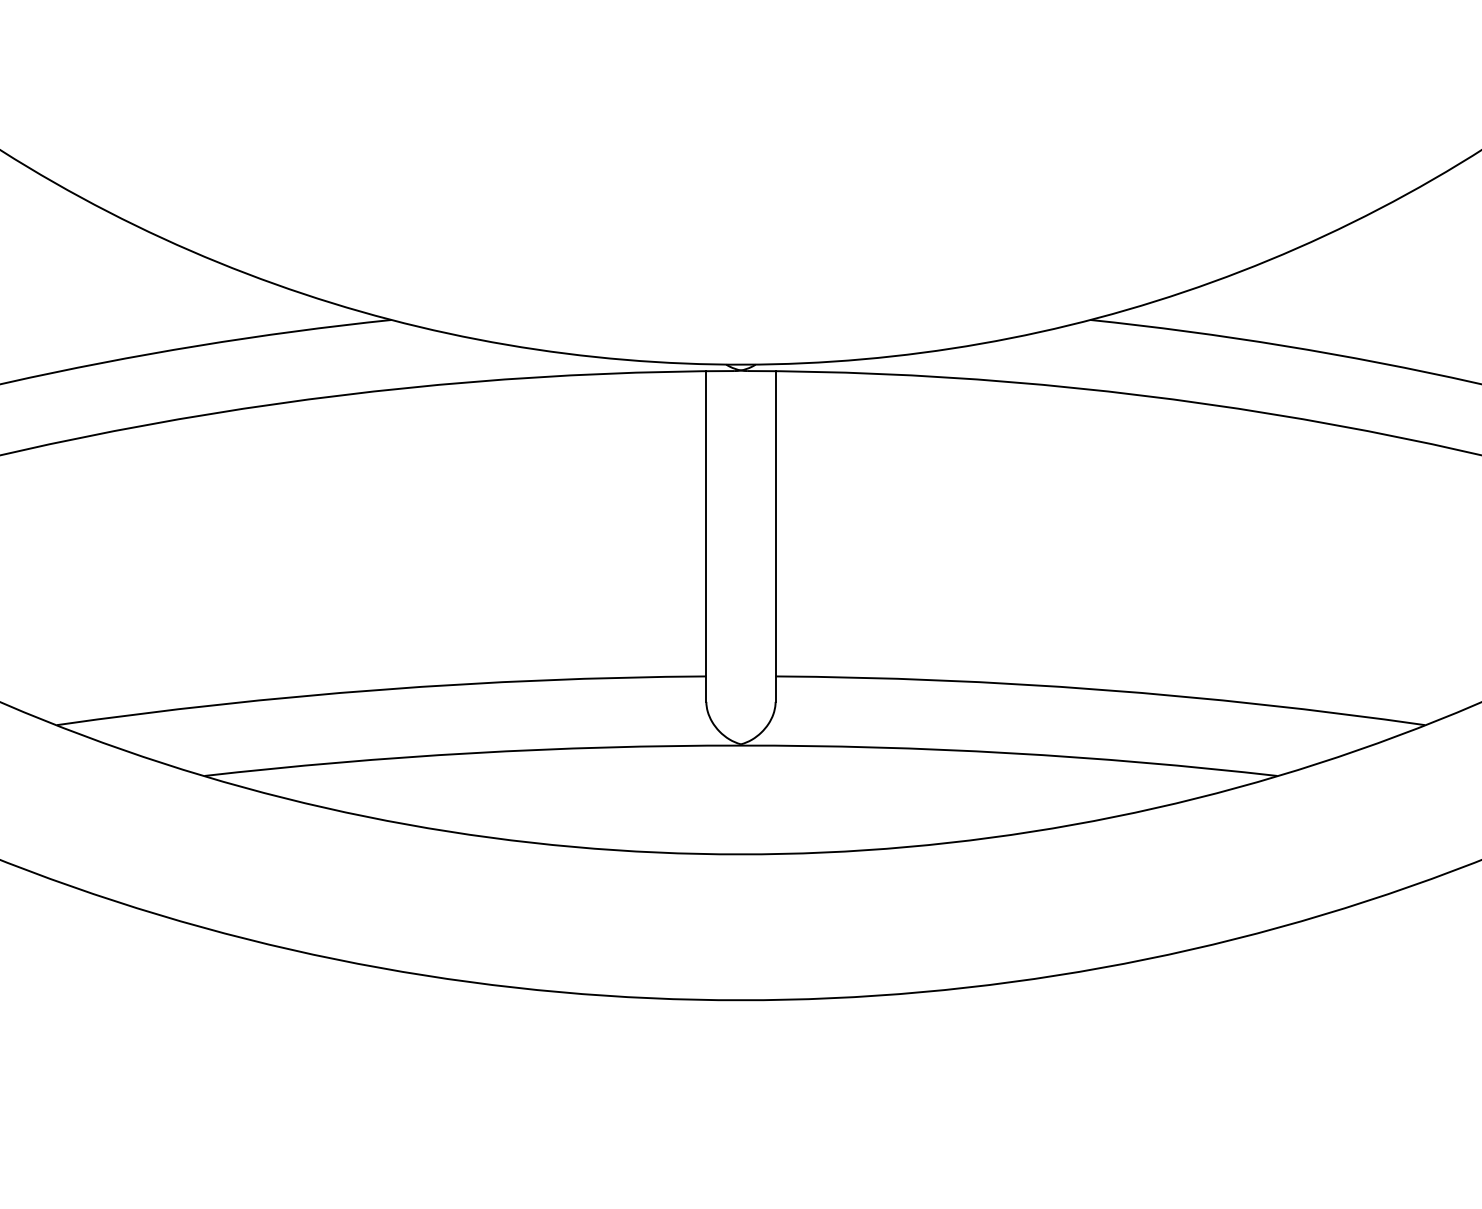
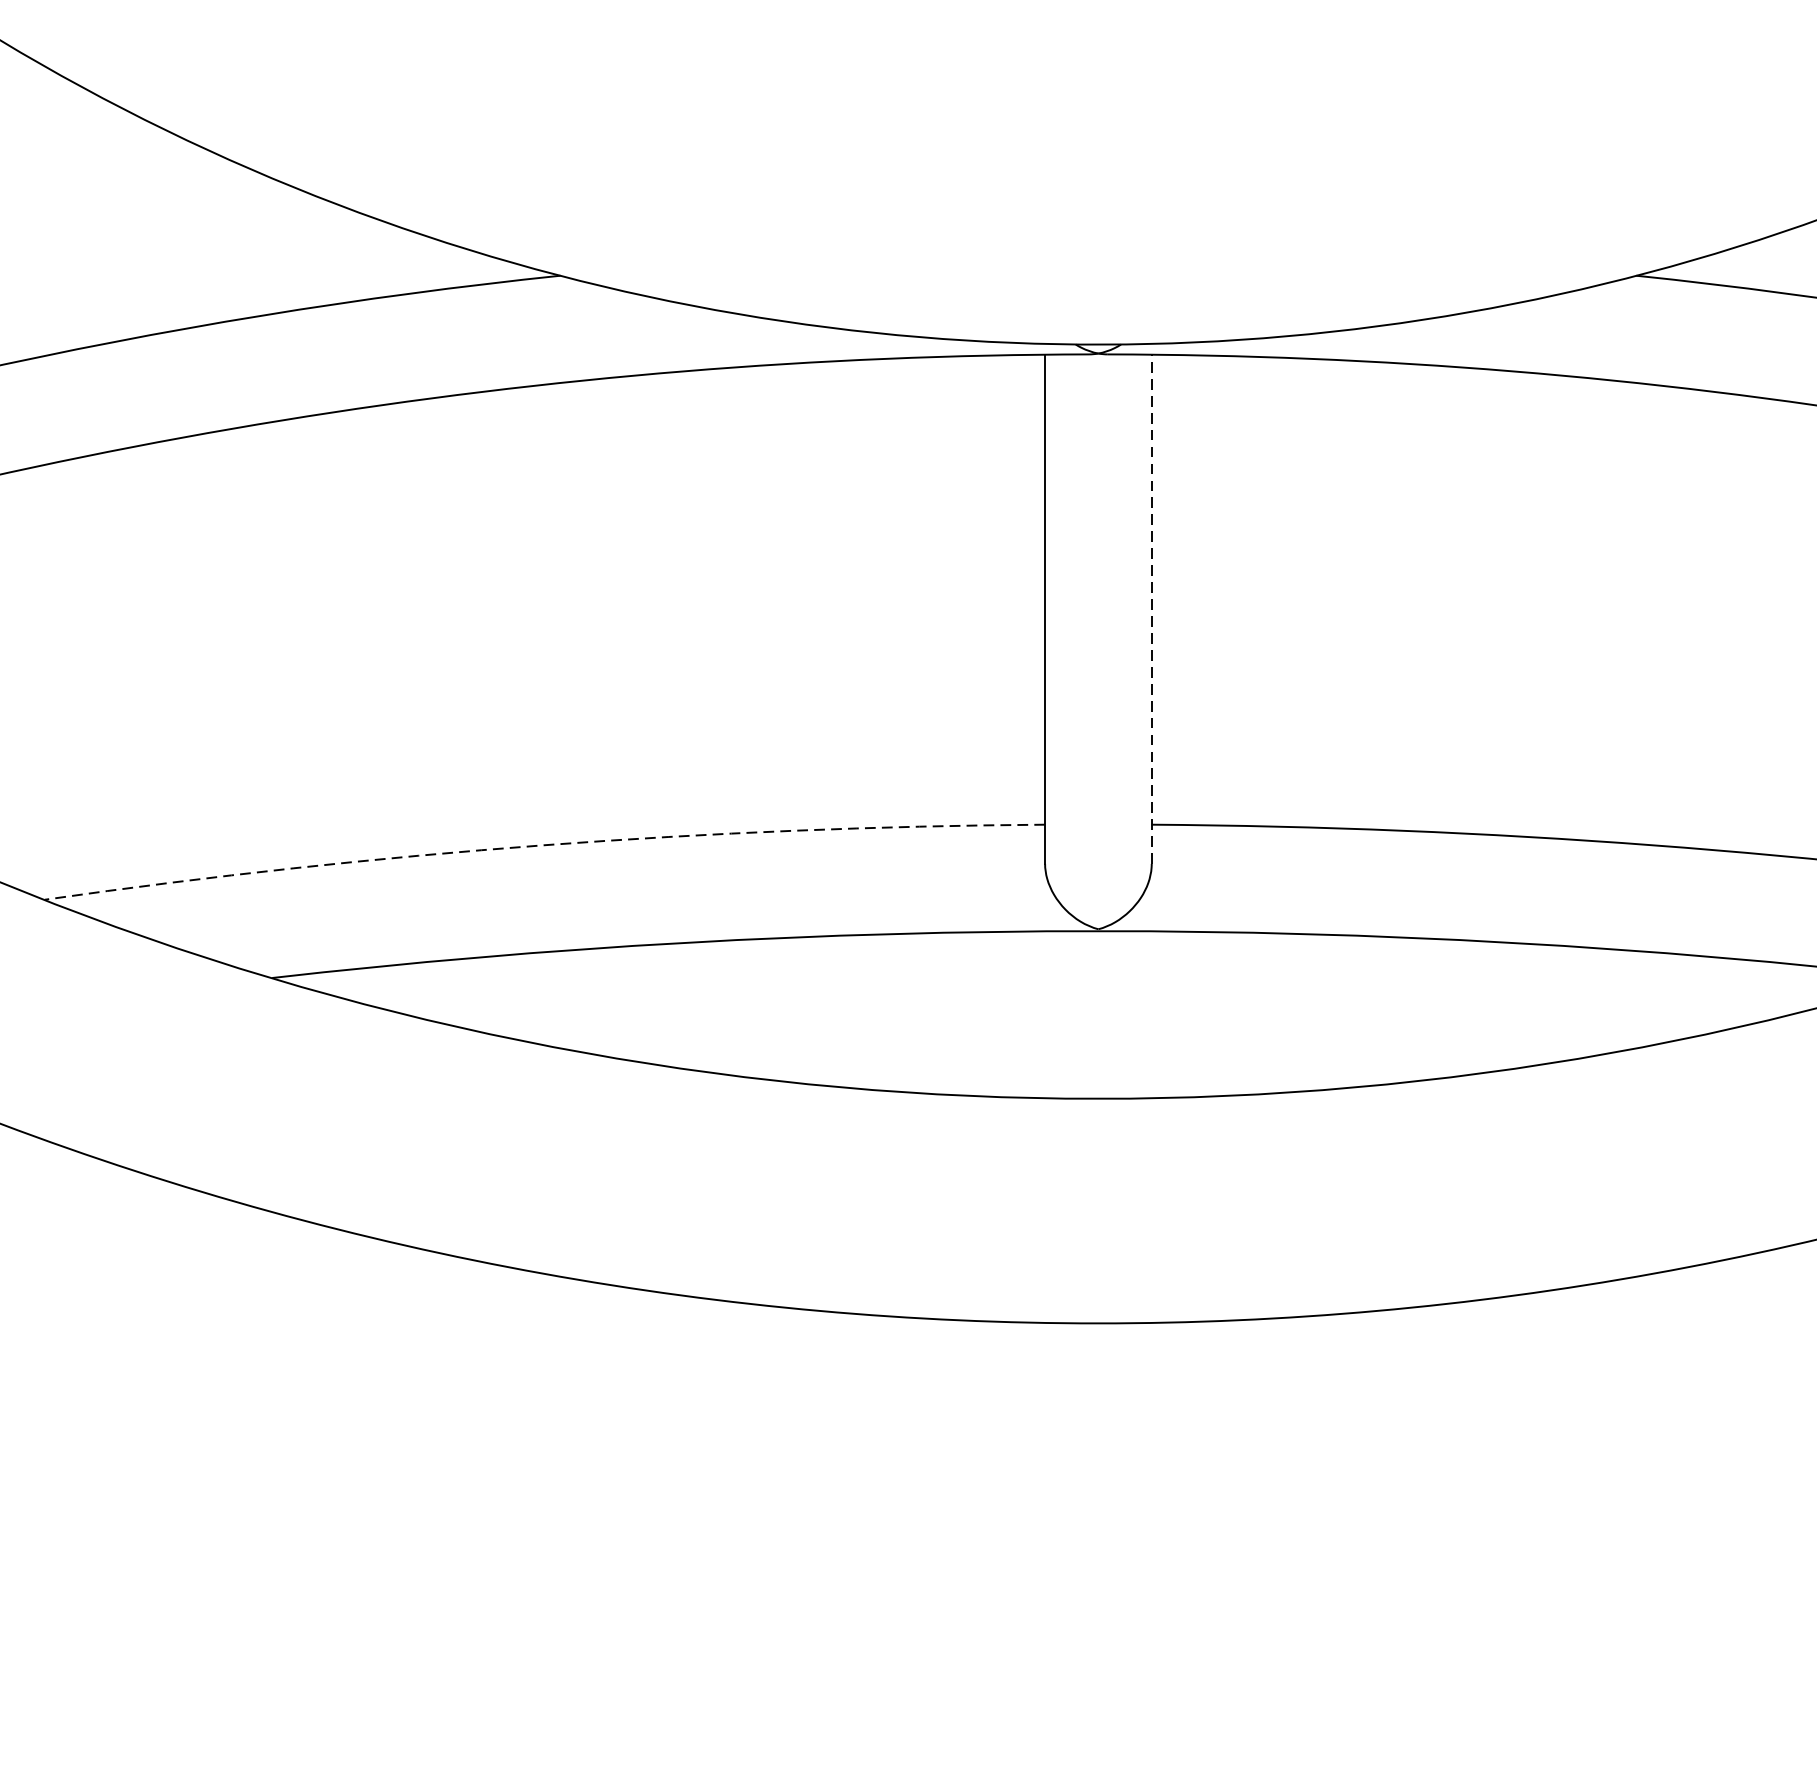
line: (775, 536) -> (1151, 609), solid -> dashed
arc: (380, 689) -> (543, 844), solid -> dashed

